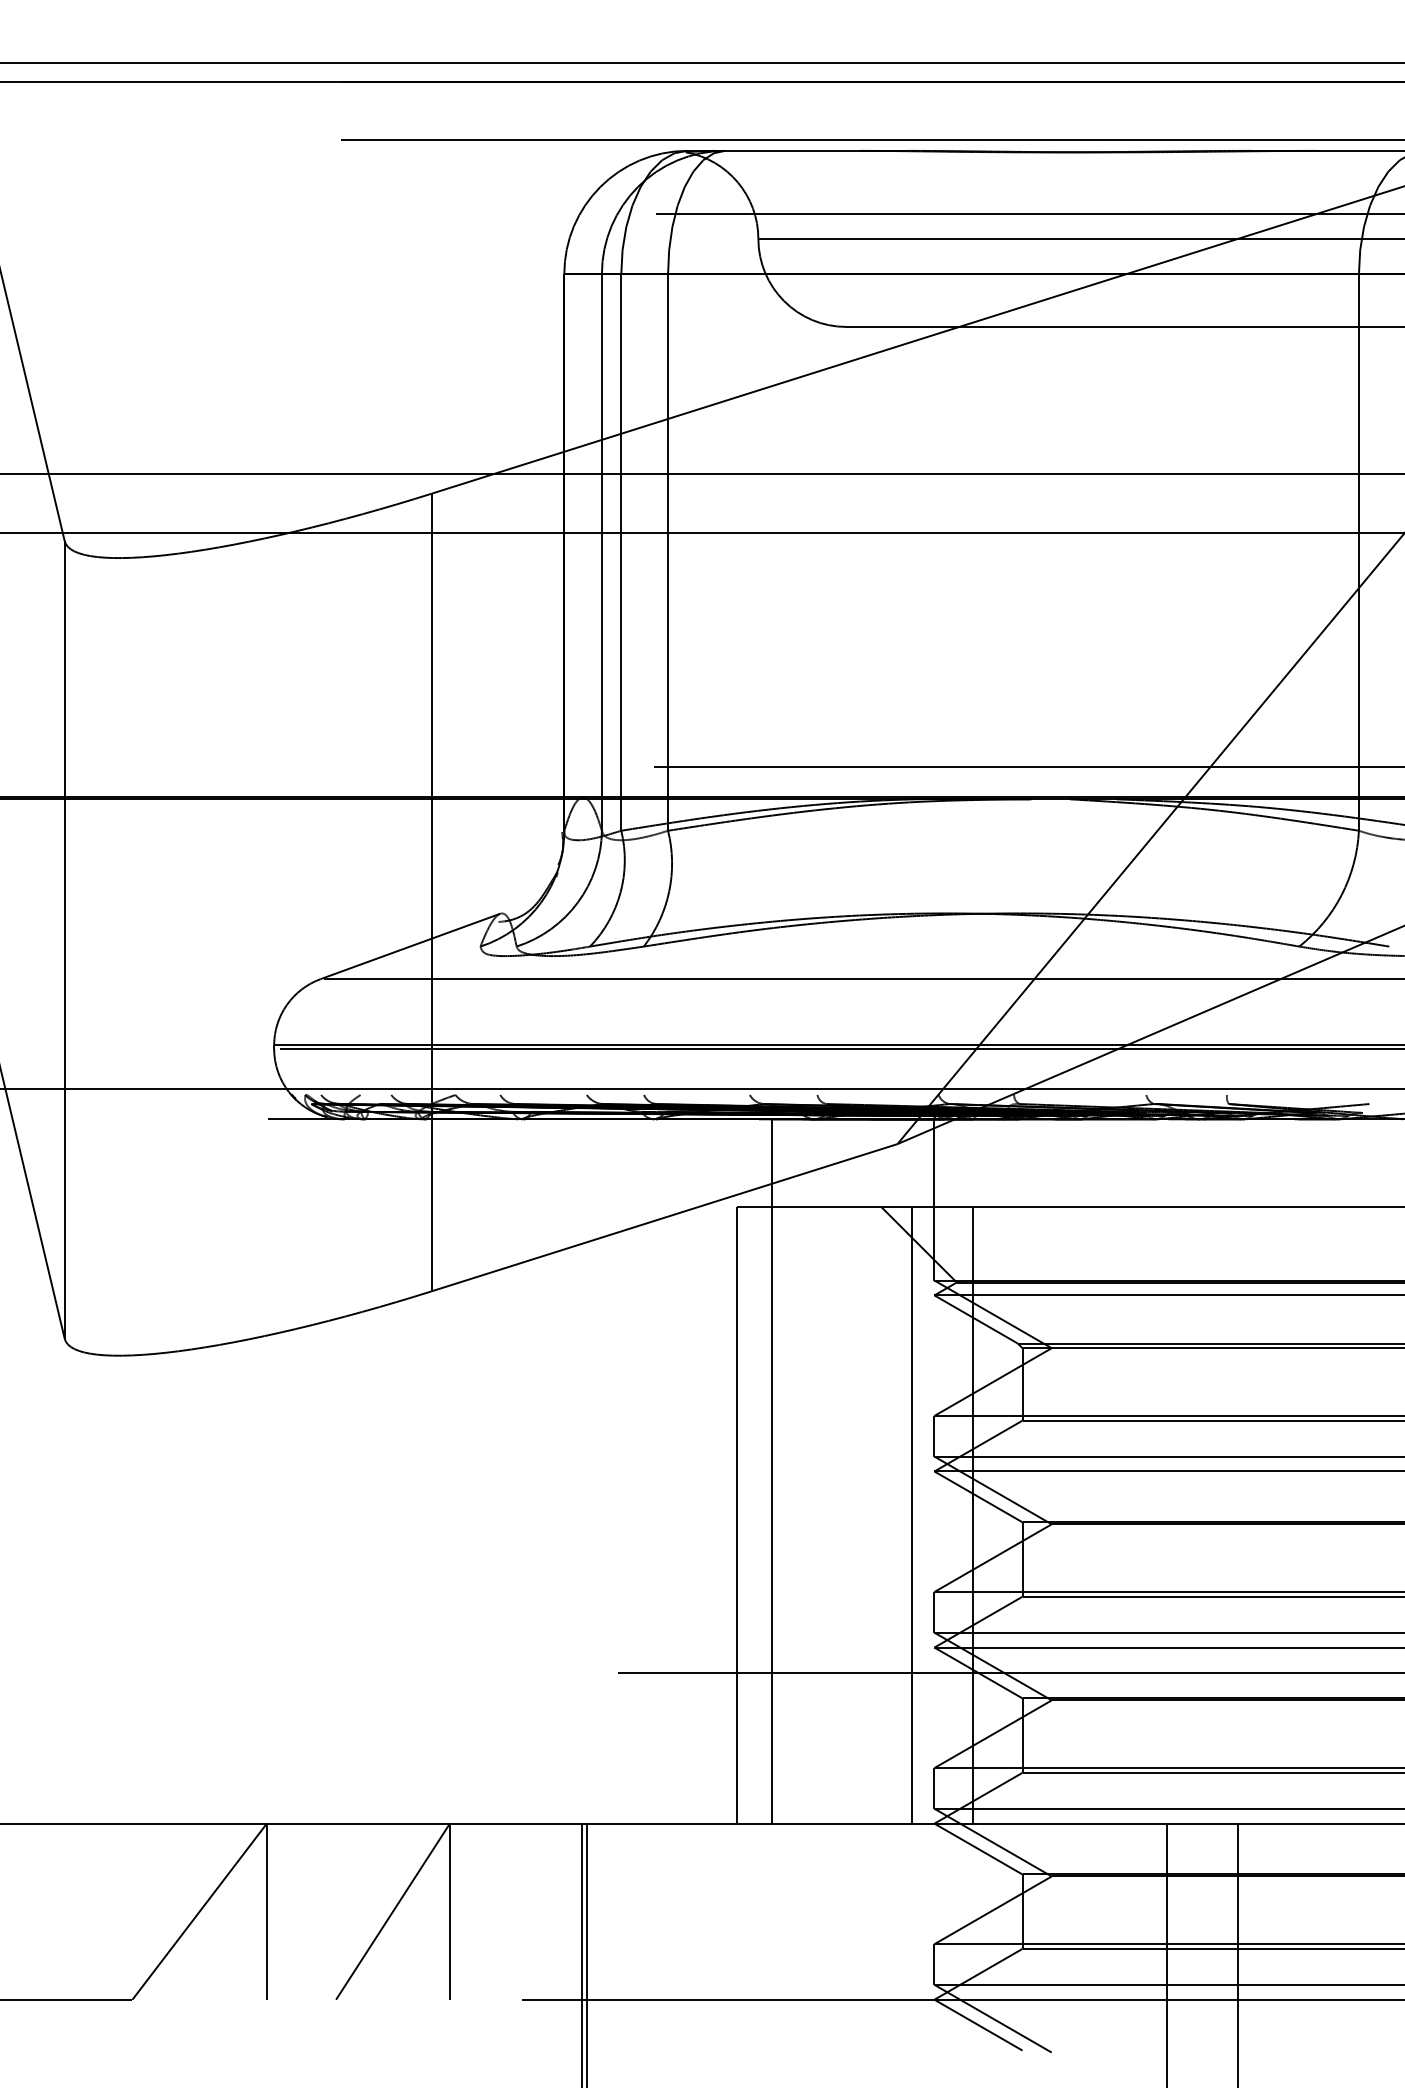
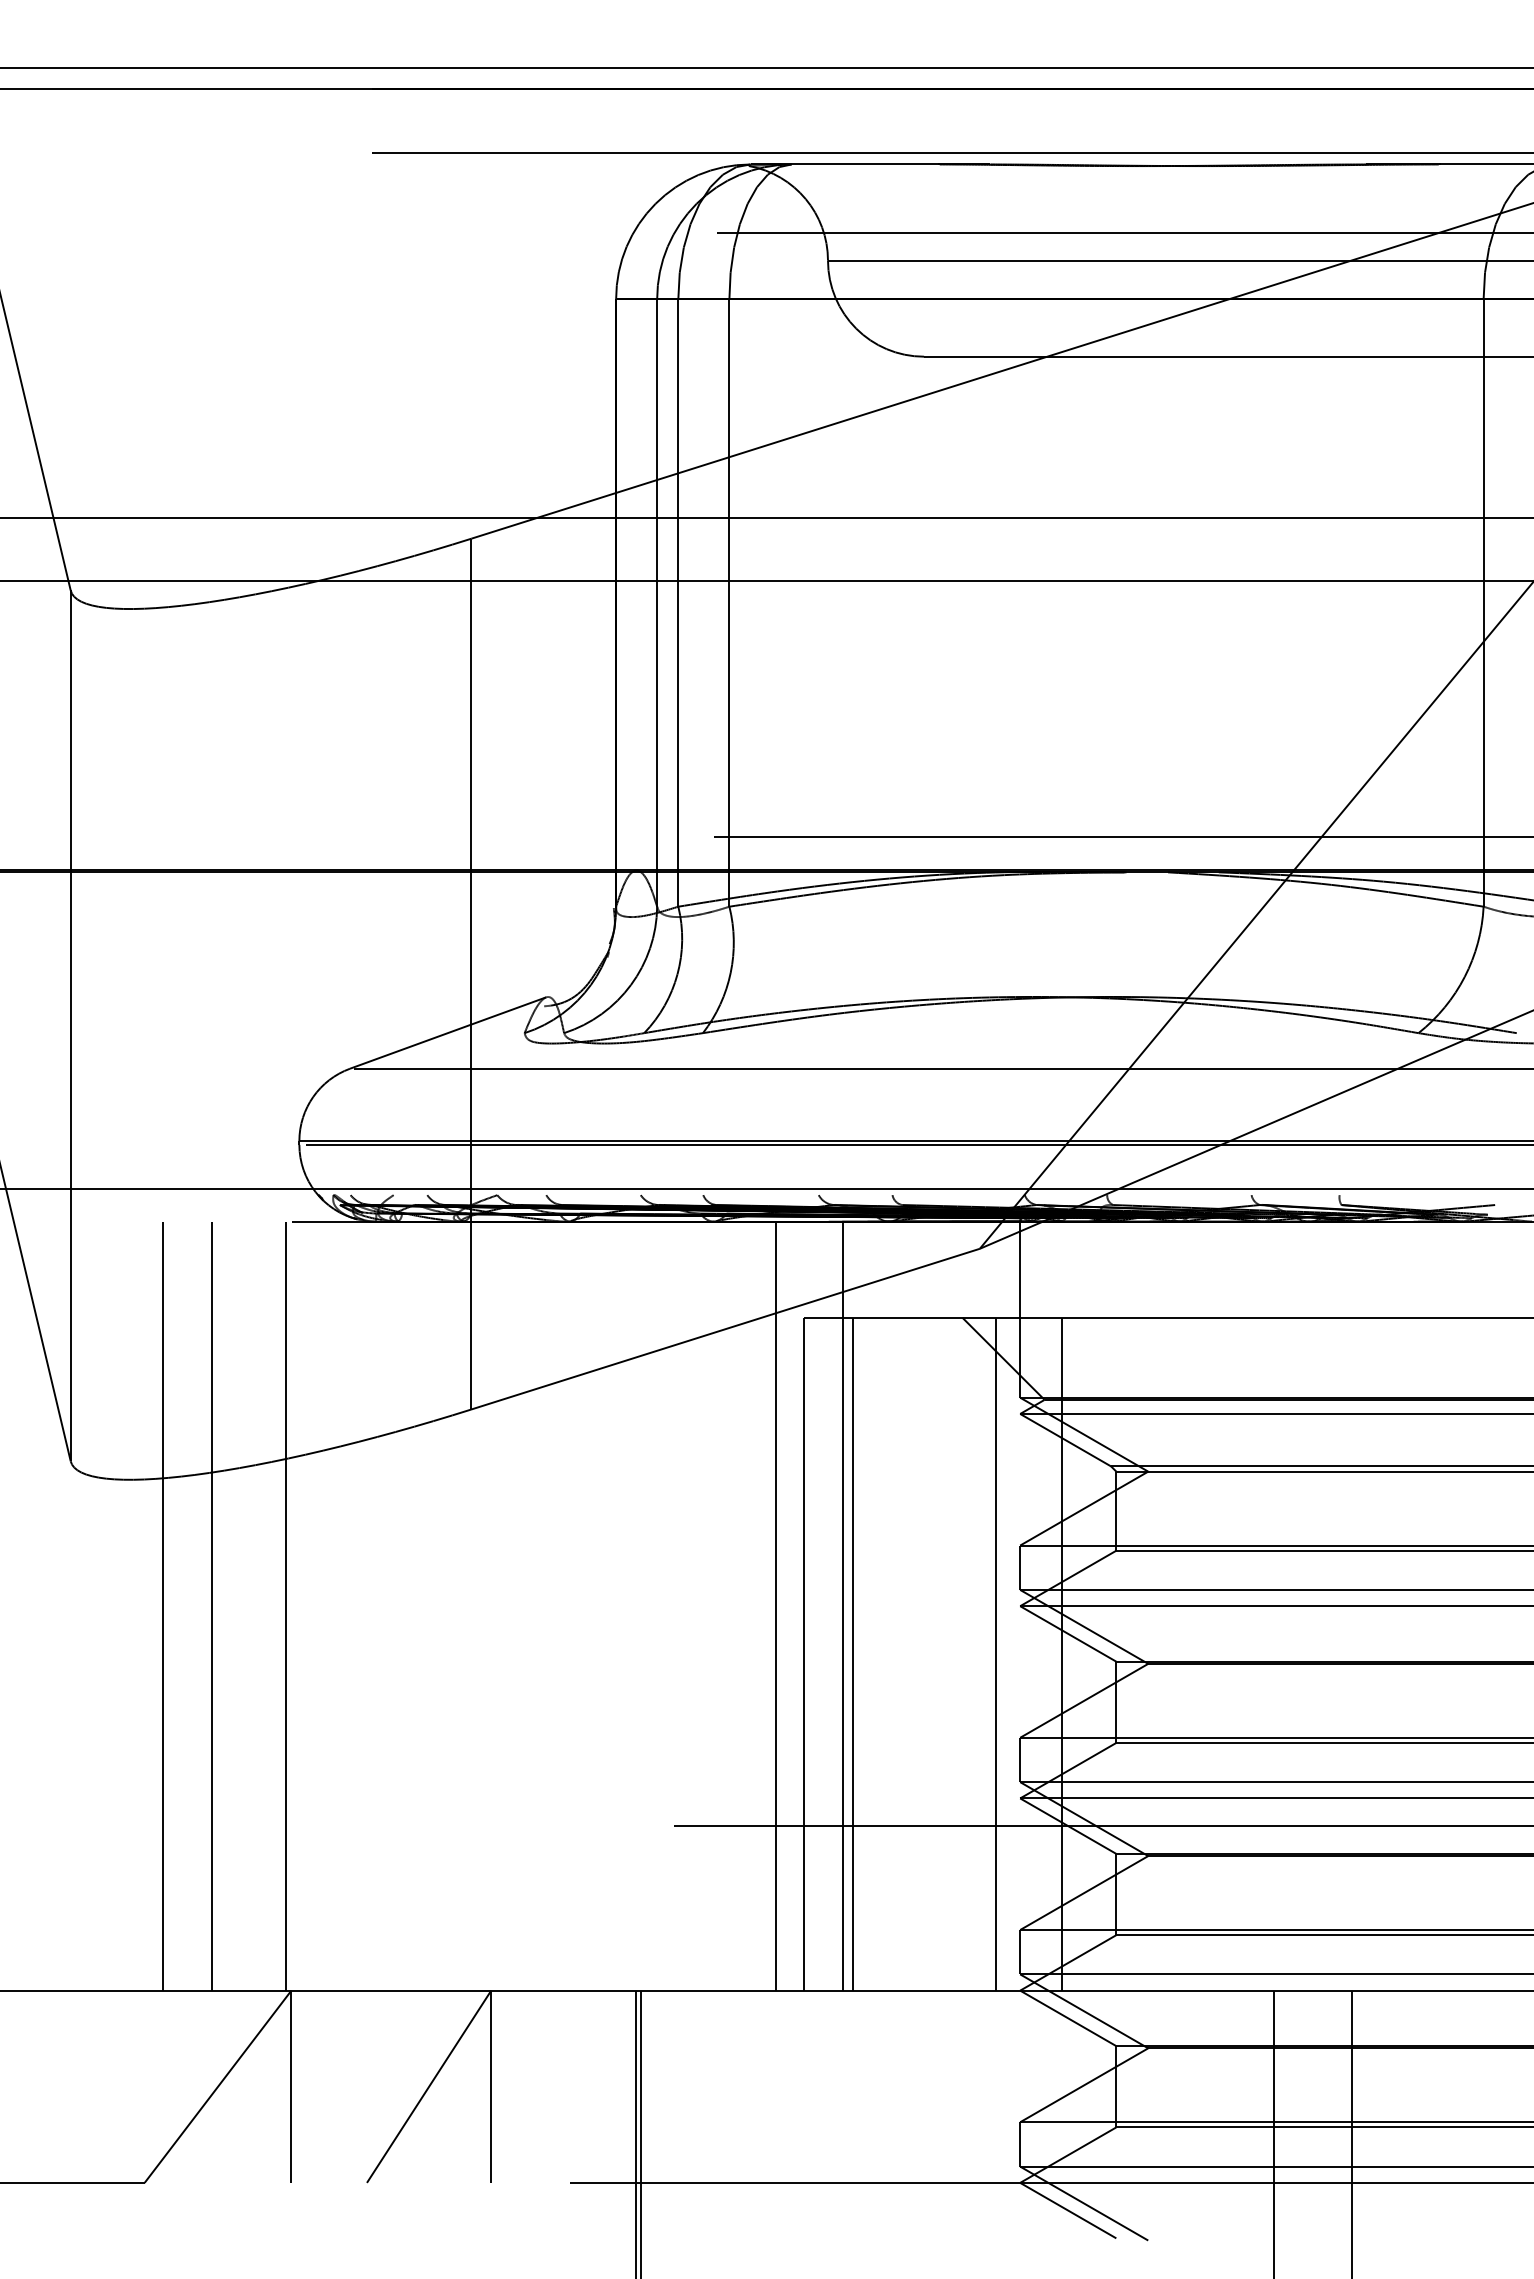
line: (148, 1470) -> (162, 1605), added
line: (194, 1470) -> (212, 1605), added
line: (261, 1470) -> (285, 1605), added
line: (711, 1470) -> (776, 1605), added
line: (781, 1514) -> (853, 1653), added

